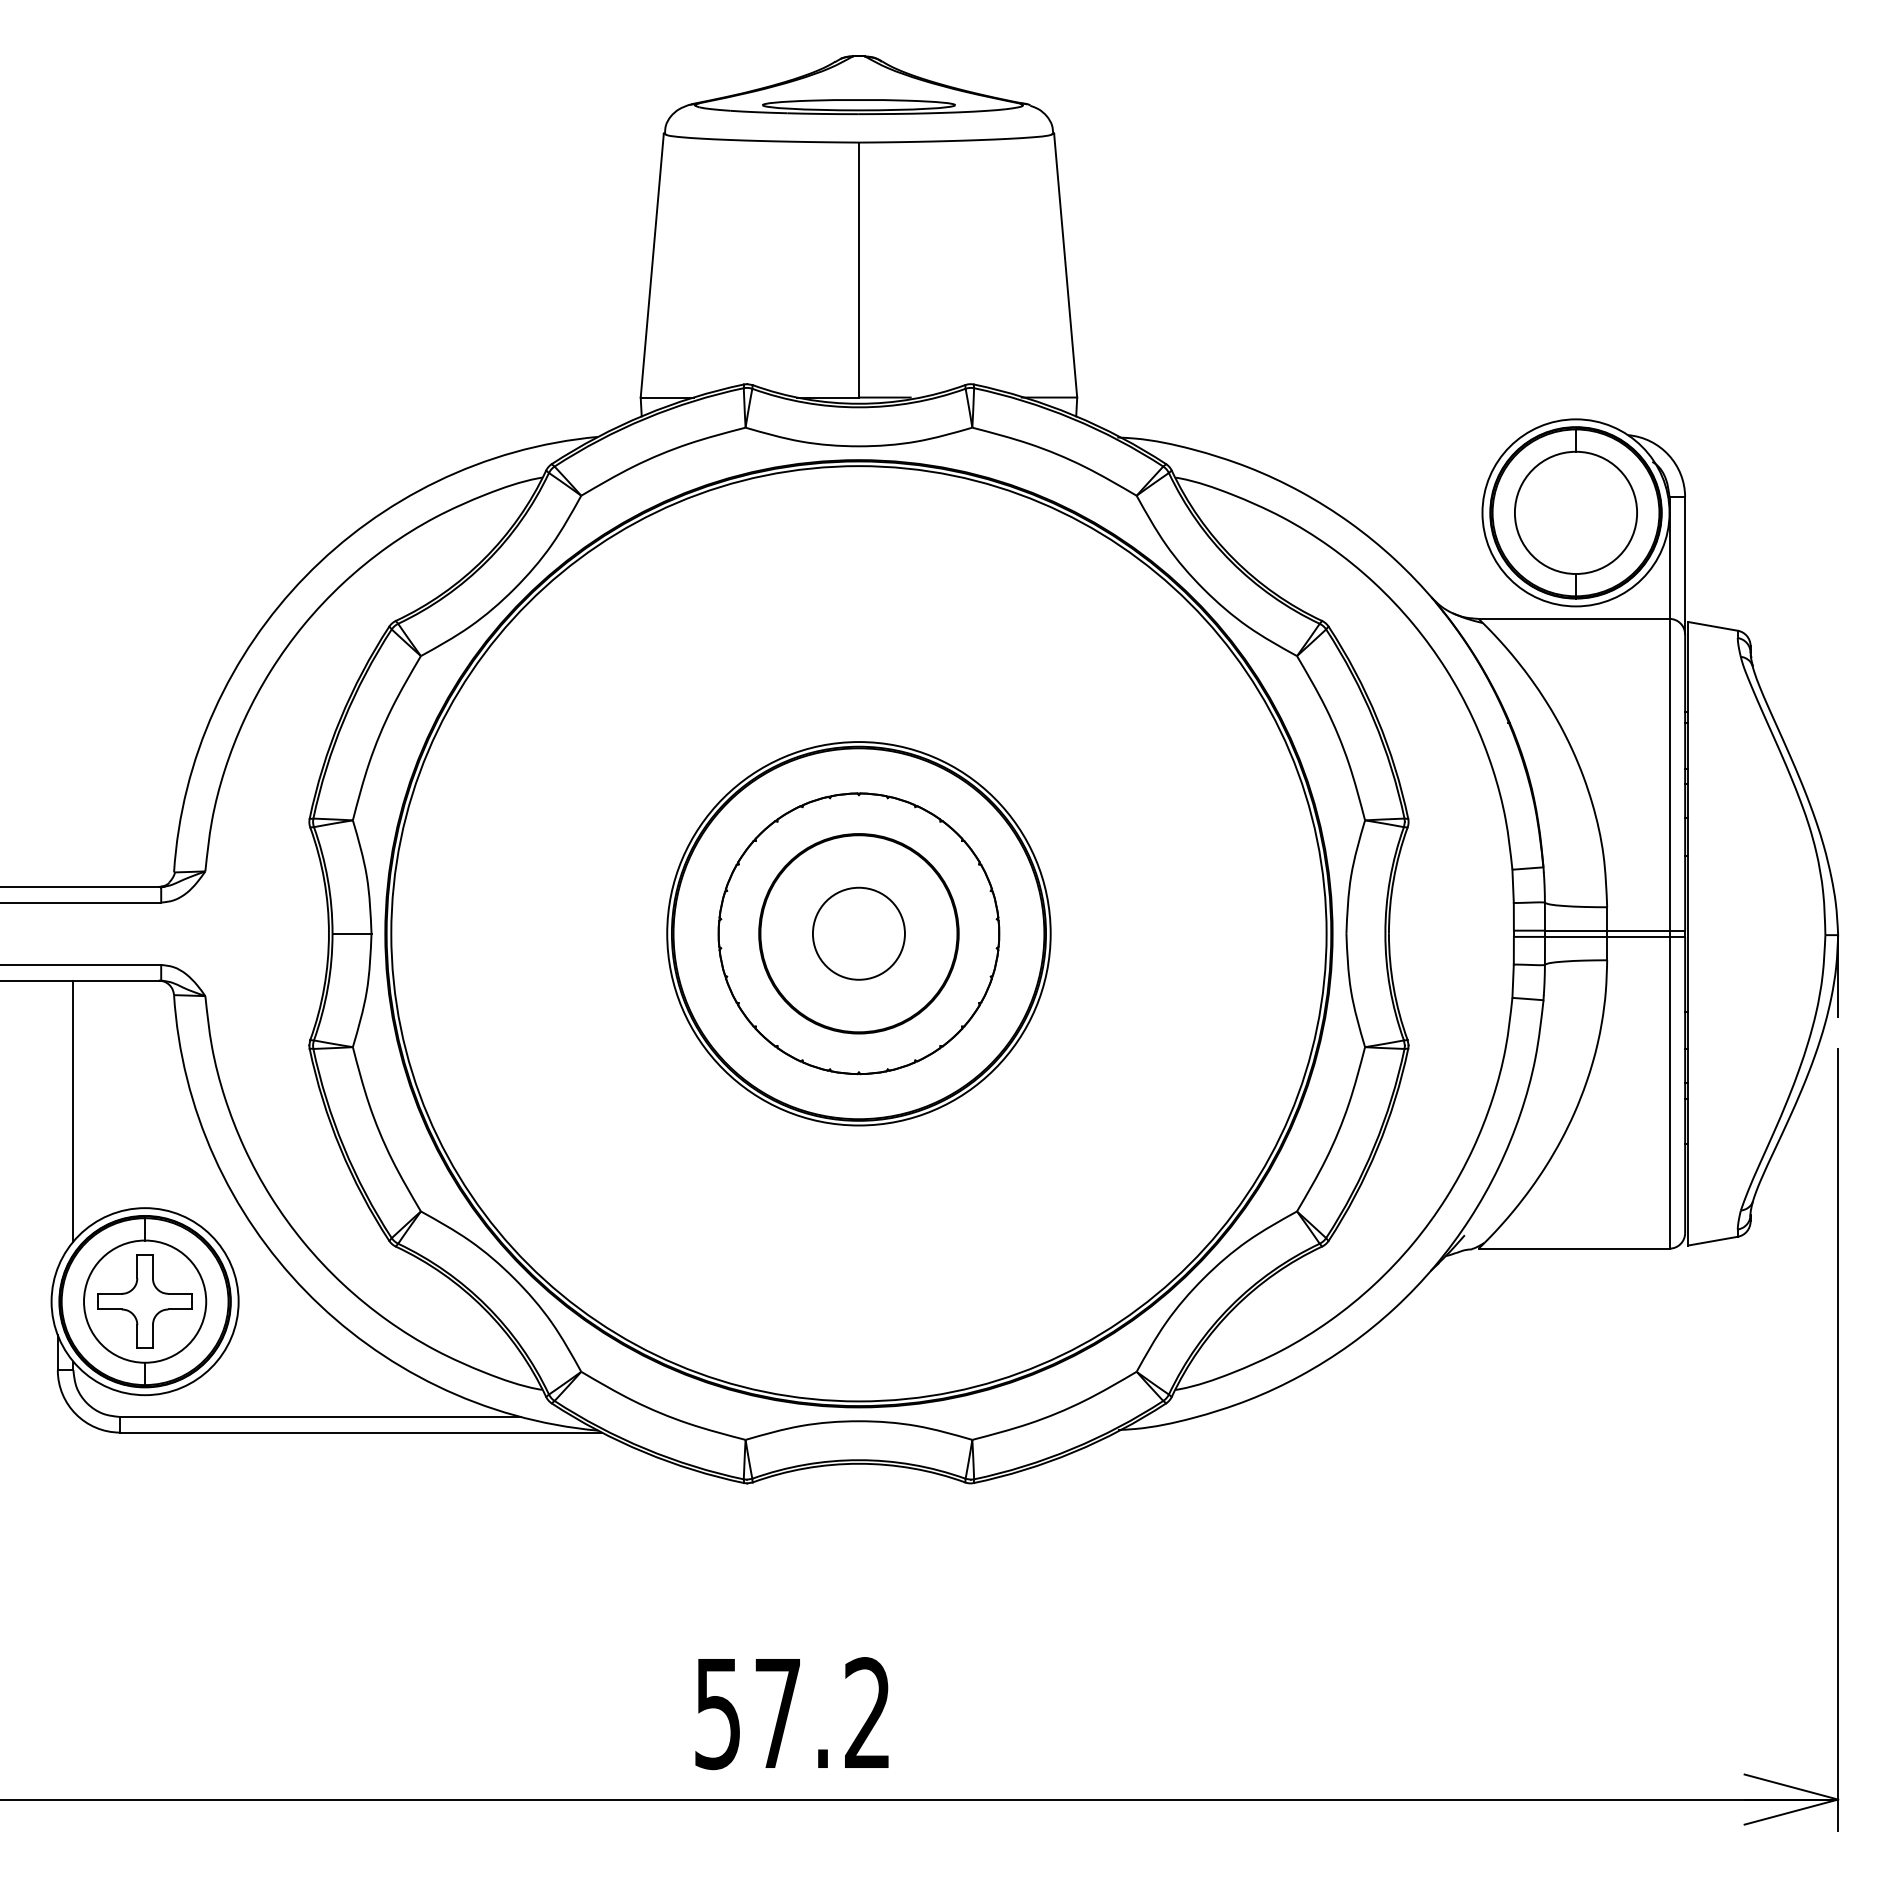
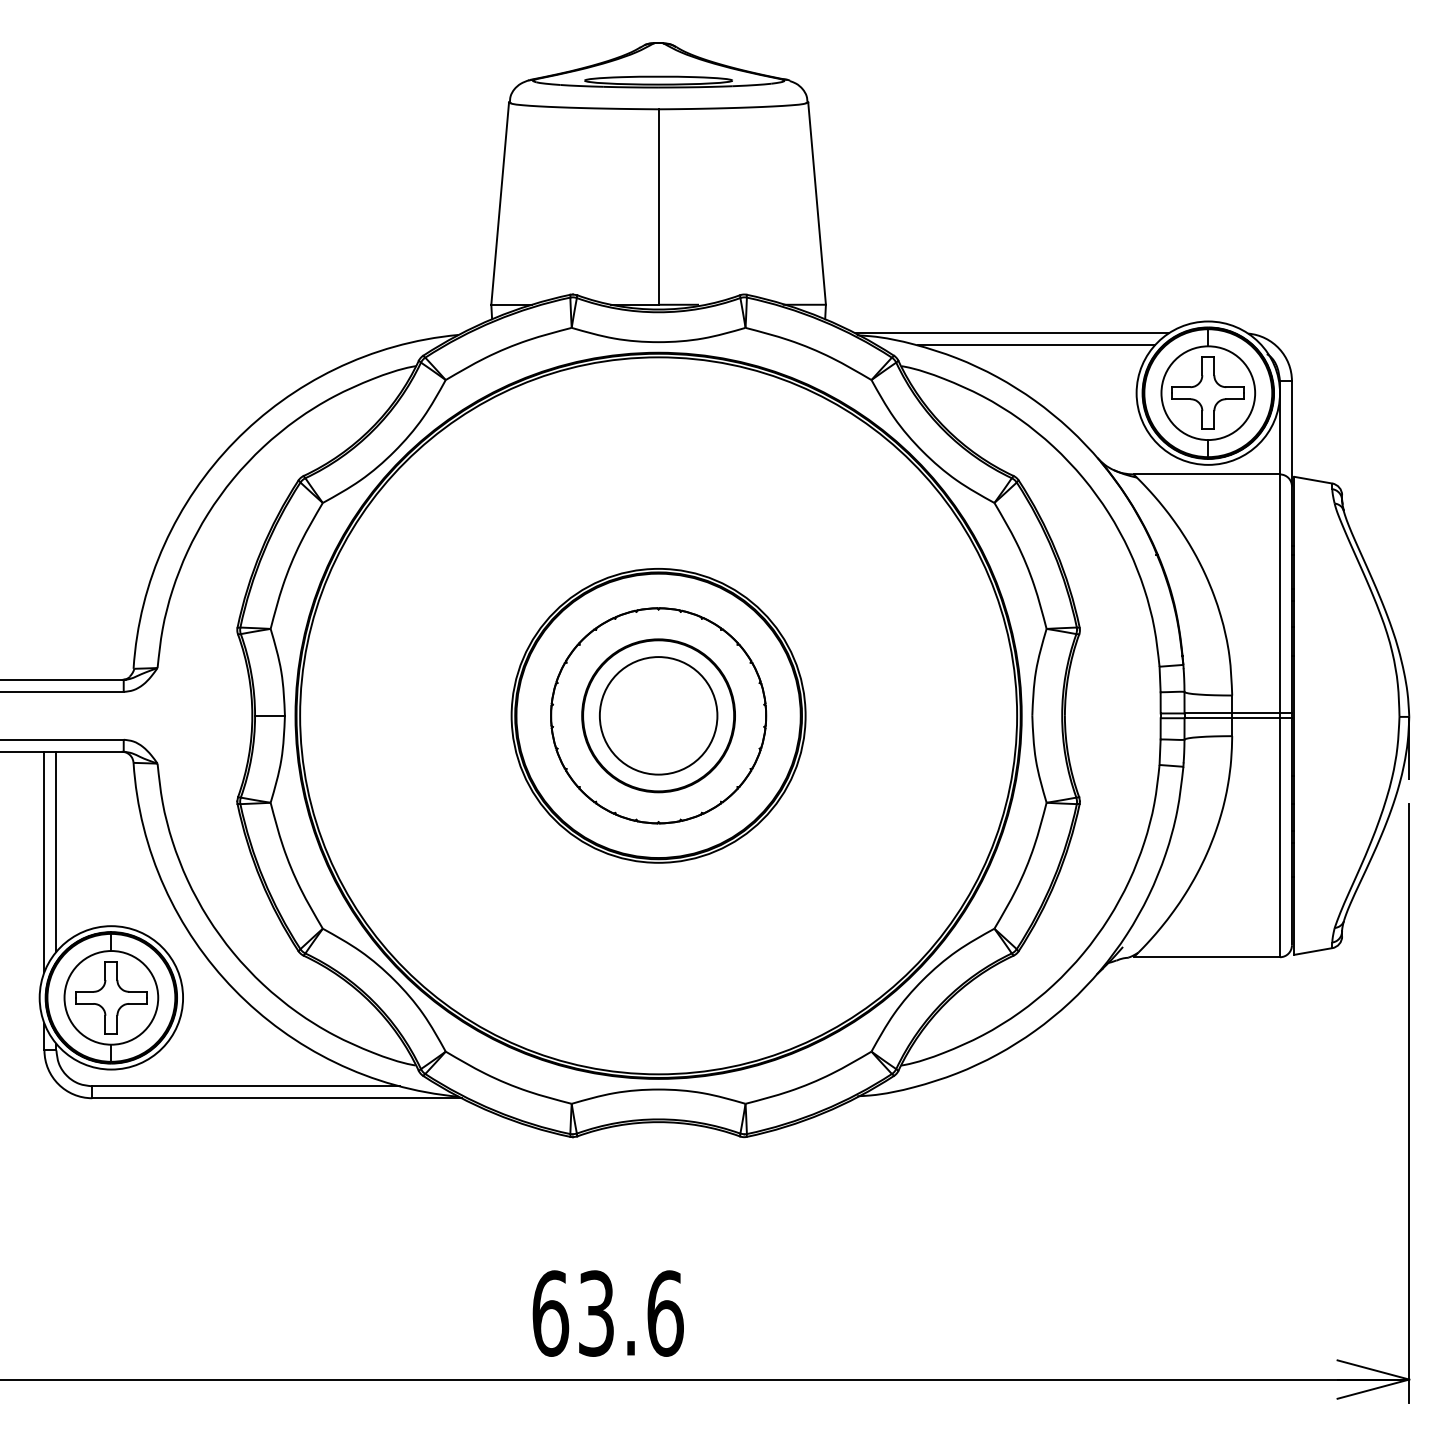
line: (1320, 434) -> (1012, 333), added
line: (1351, 450) -> (1036, 345), added
part: (1575, 512) -> (1207, 392), added
circle: (858, 933) -> (658, 715), size x1.67
line: (57, 1124) -> (44, 862), added
text: (793, 1713) -> (608, 1313), 57.2 -> 63.6

